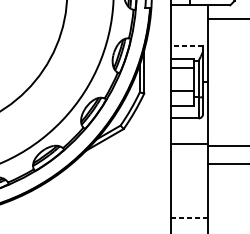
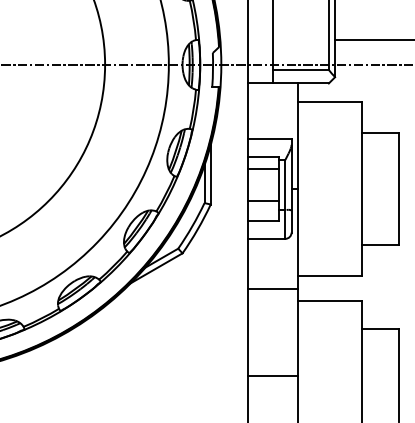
line: (187, 46) -> (269, 139), dashed -> solid
line: (189, 144) -> (272, 288), moved
line: (189, 217) -> (272, 375), dashed -> solid

